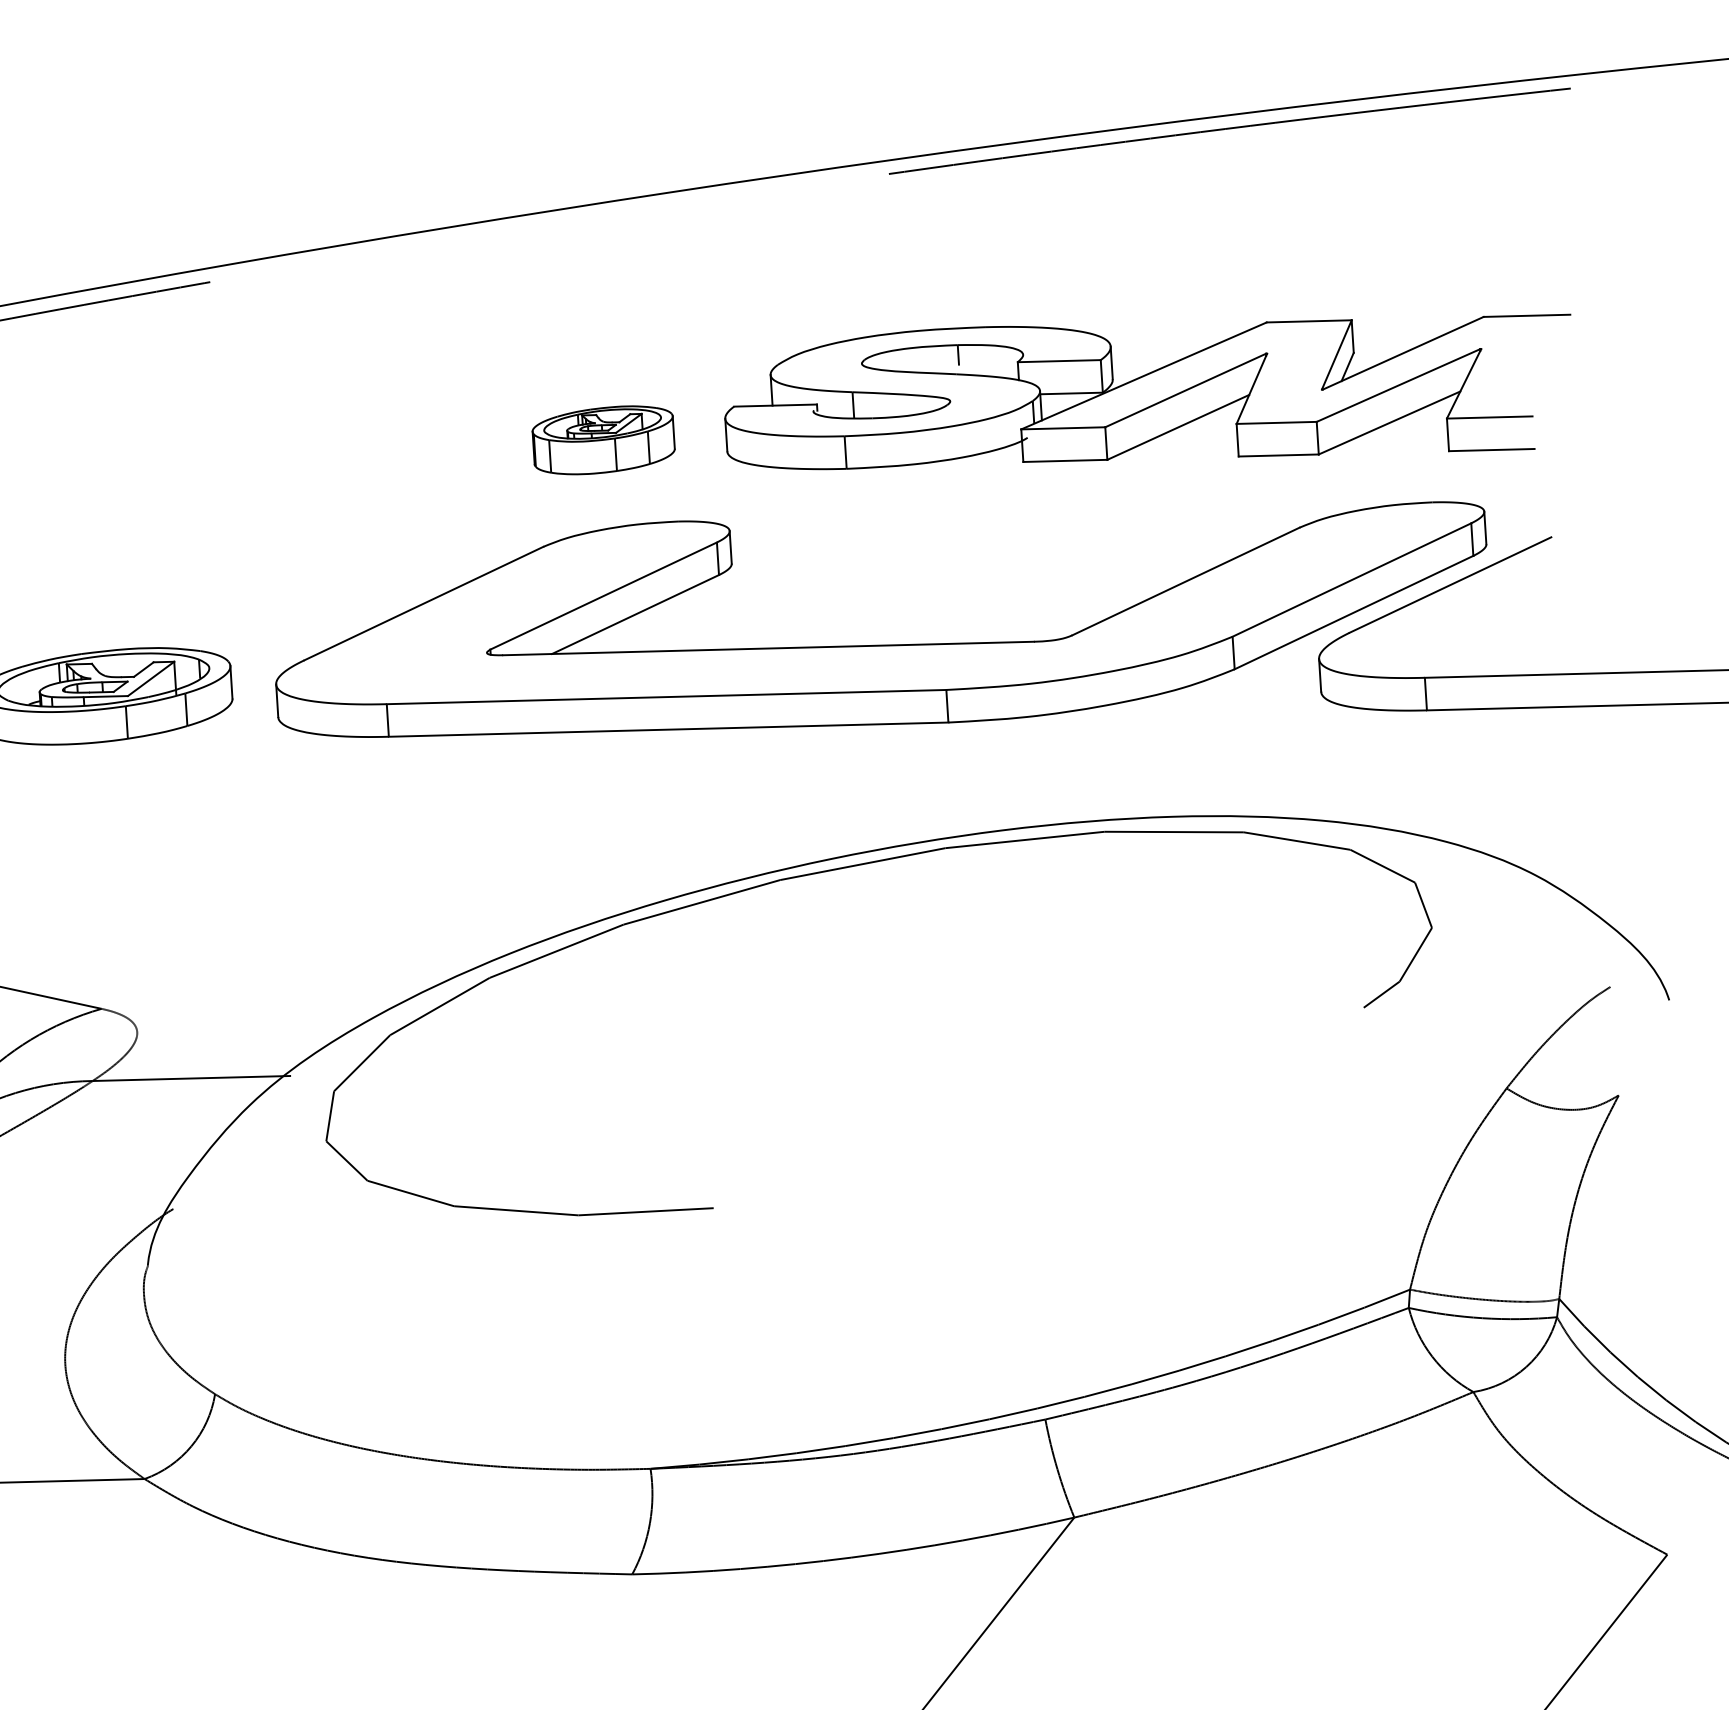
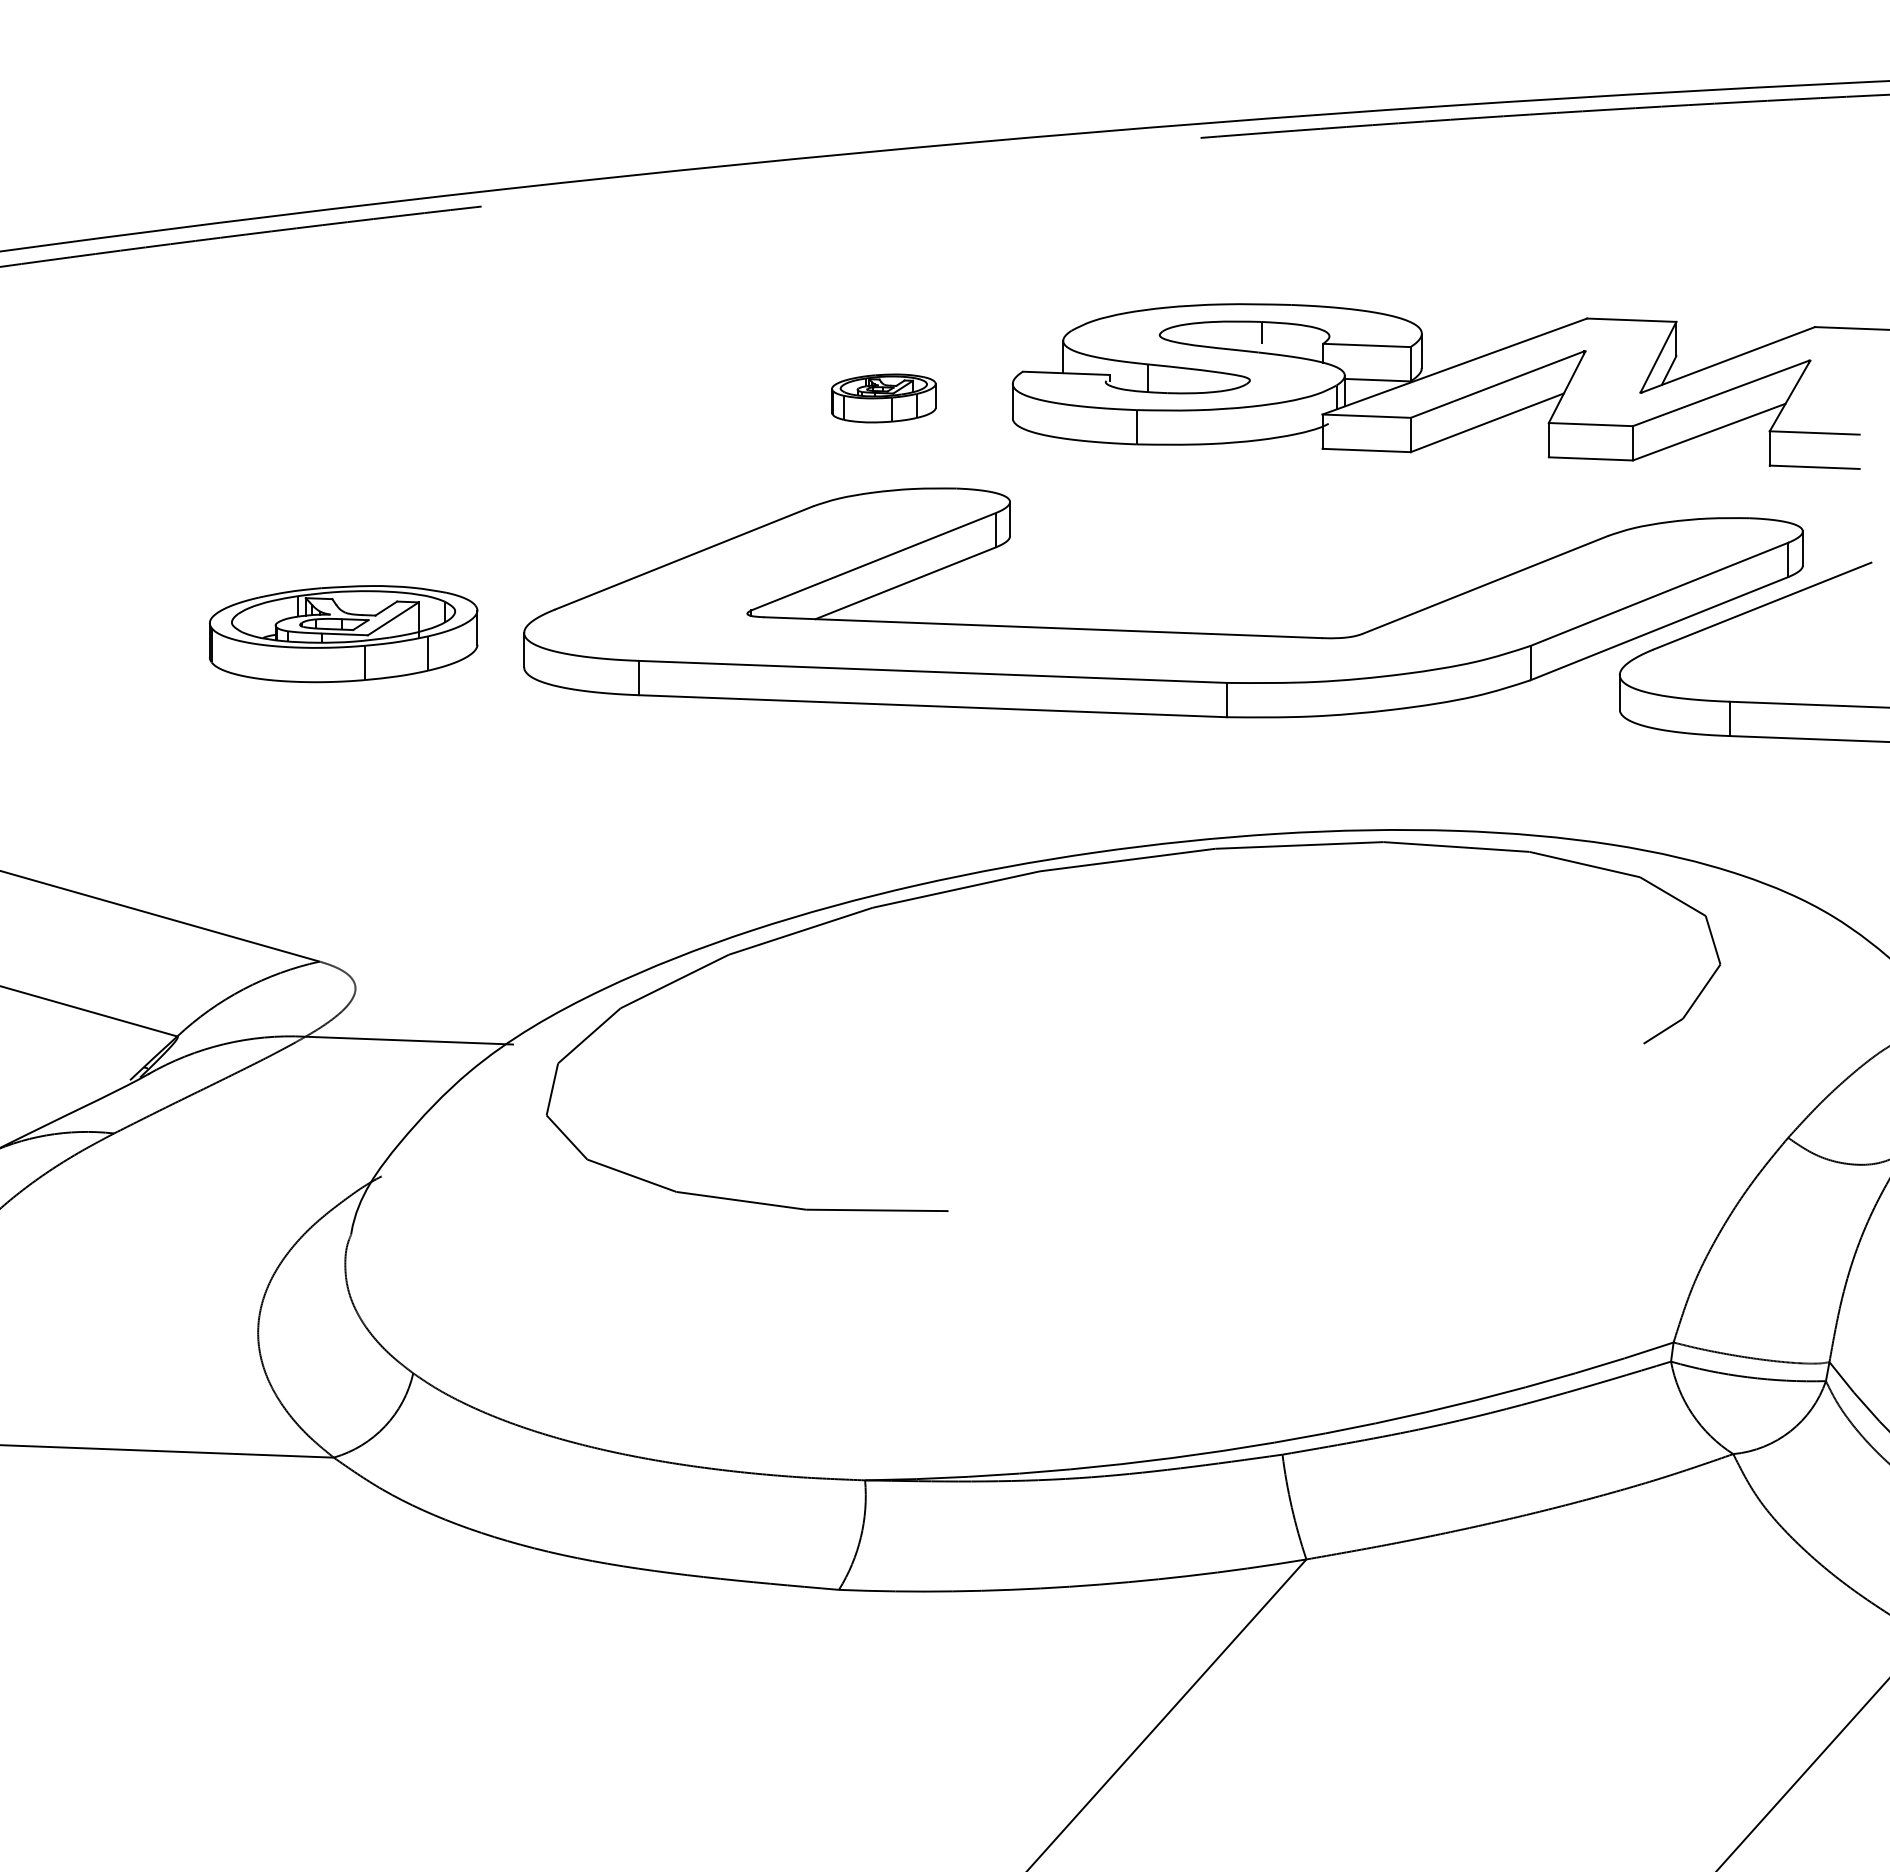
part: (603, 440) -> (883, 398), size x0.7

